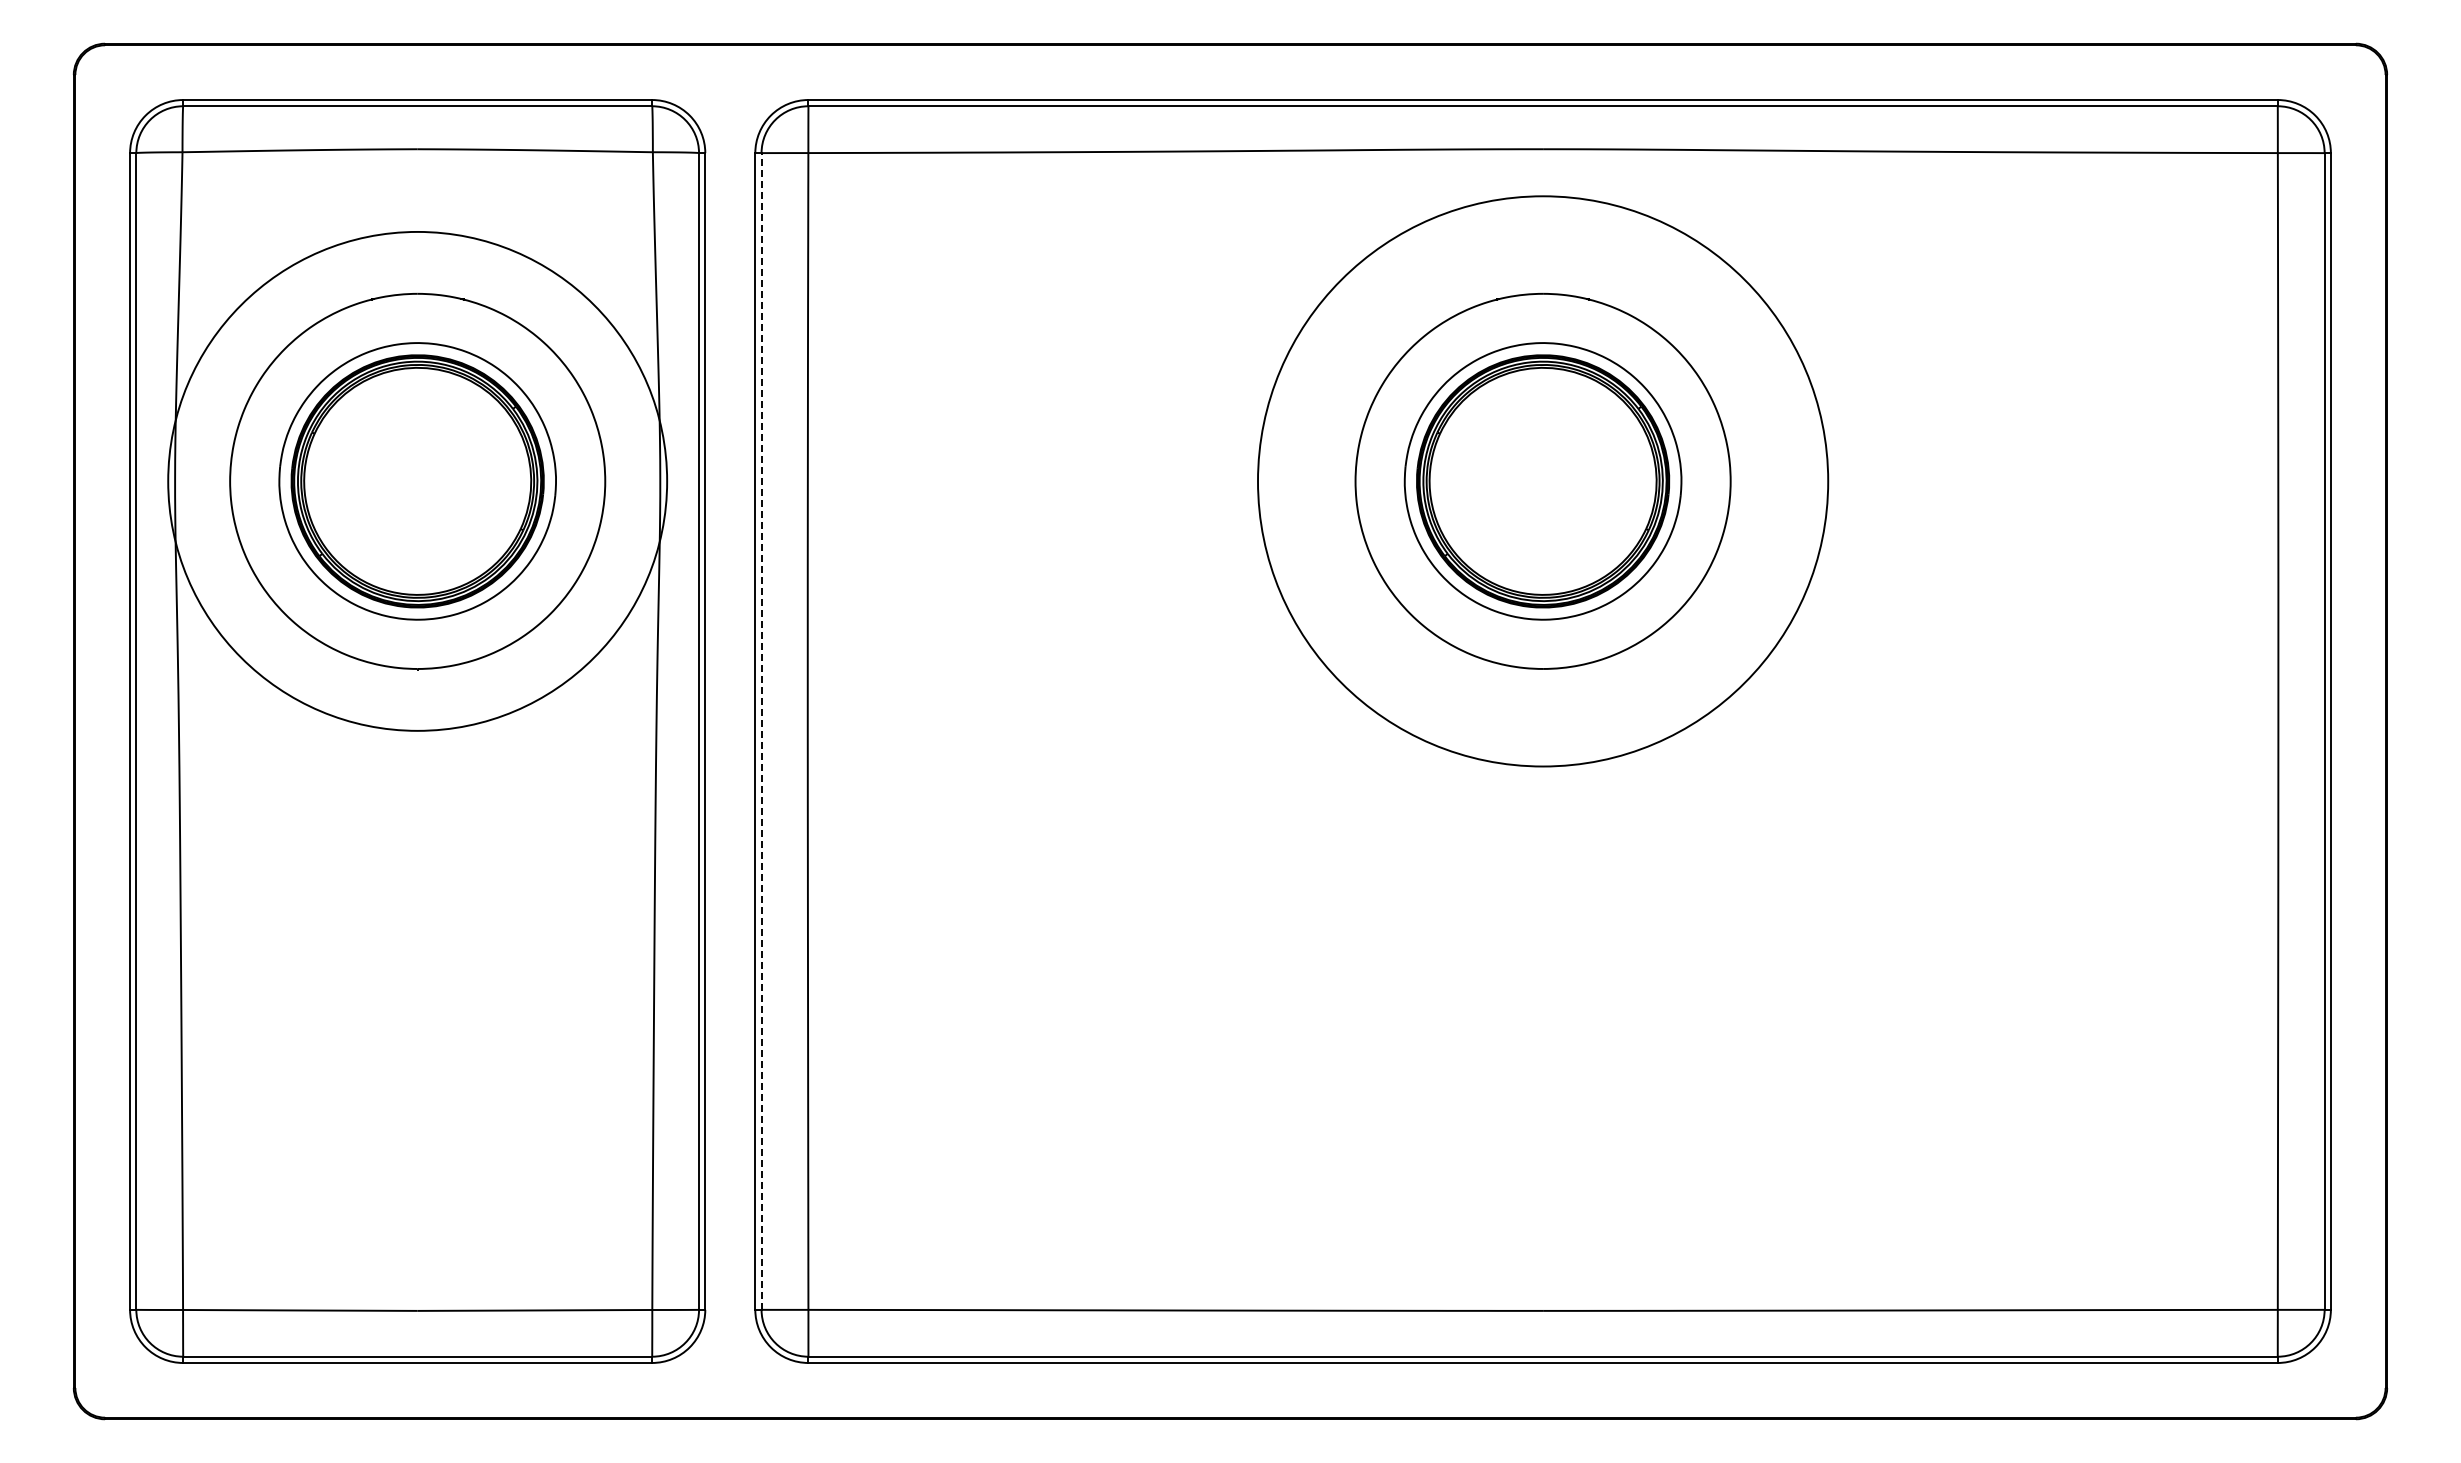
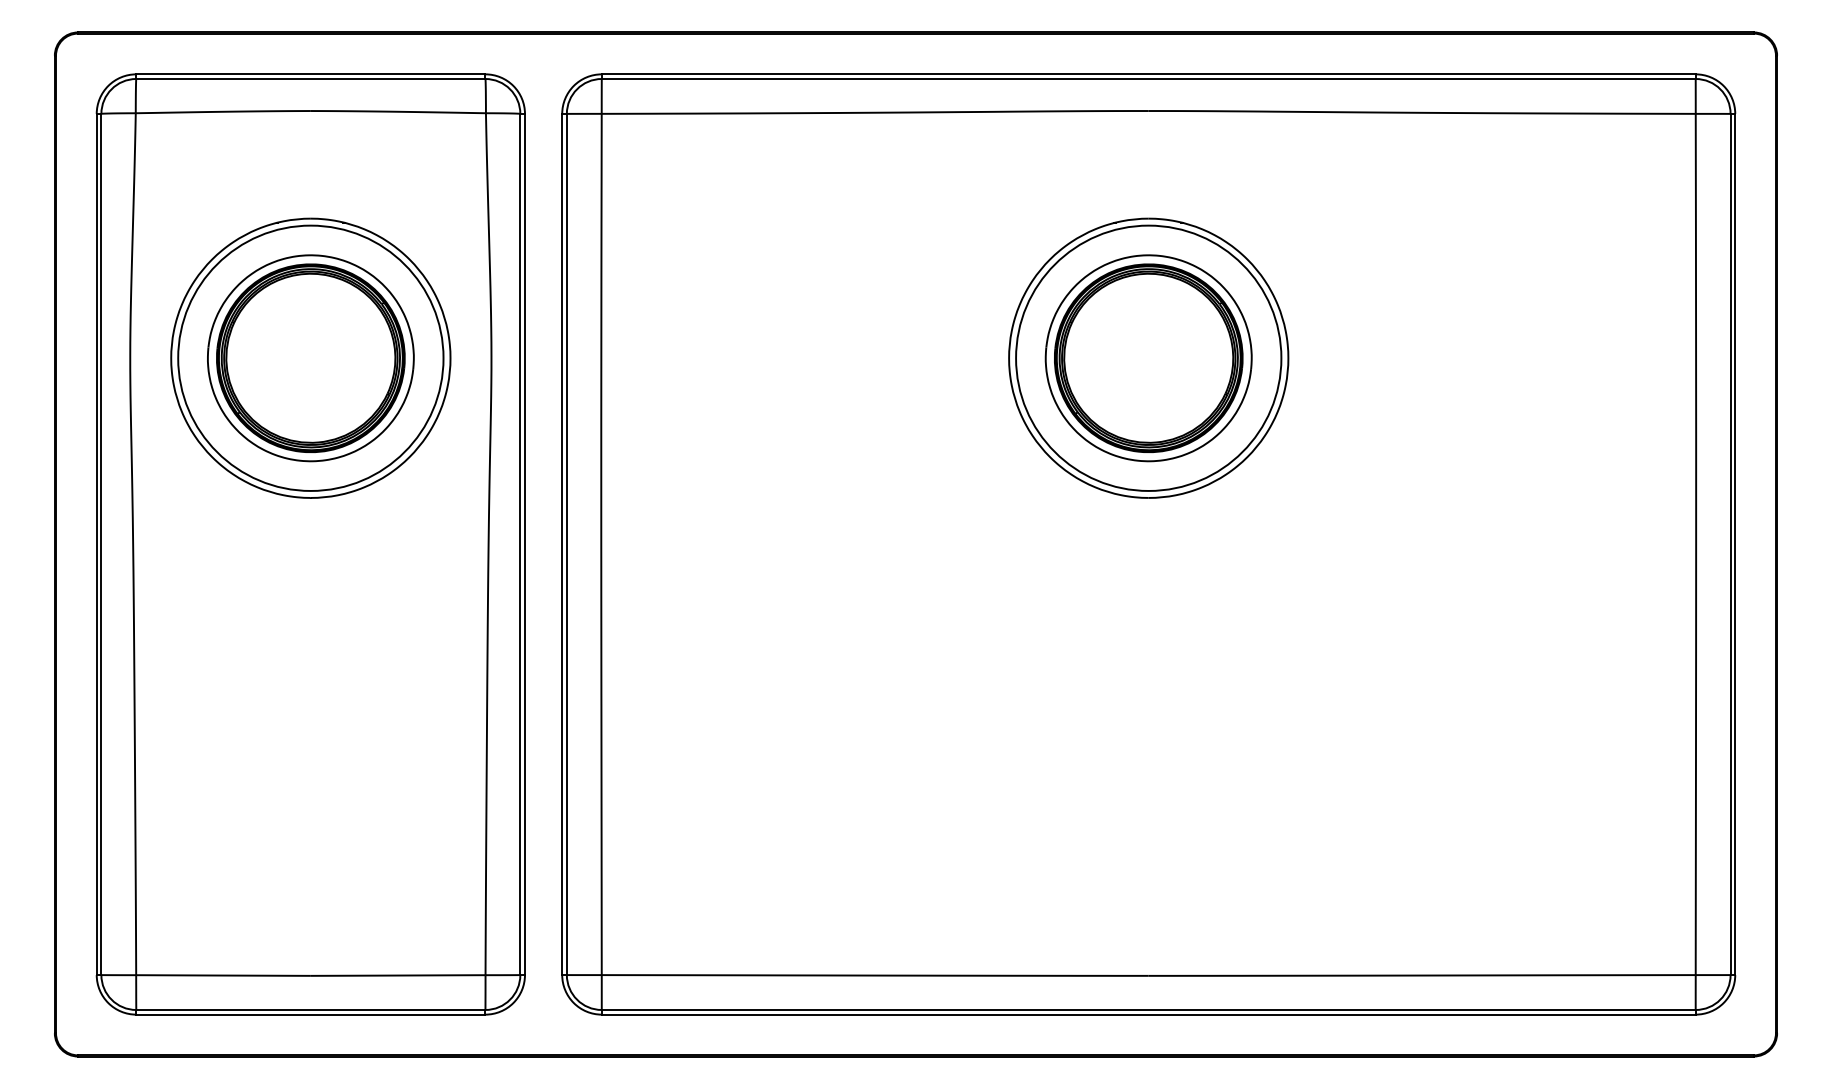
circle: (417, 481) -> (310, 358), size x0.71
circle: (1542, 481) -> (1148, 358), size x0.62
line: (761, 731) -> (566, 544), dashed -> solid

